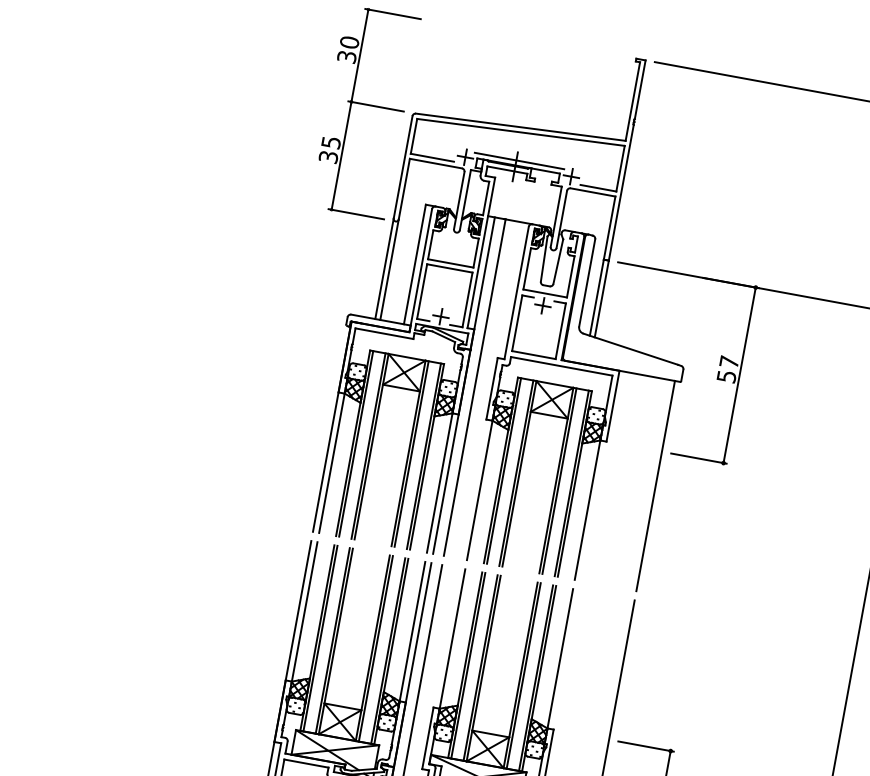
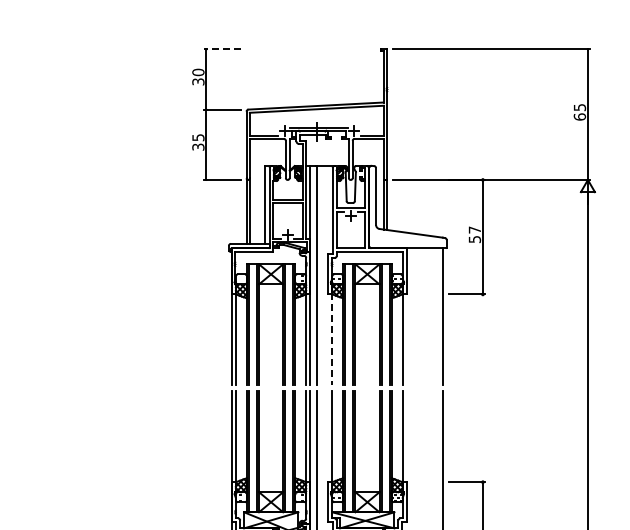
line: (393, 14) -> (222, 49), solid -> dashed
line: (480, 489) -> (332, 339), solid -> dashed

